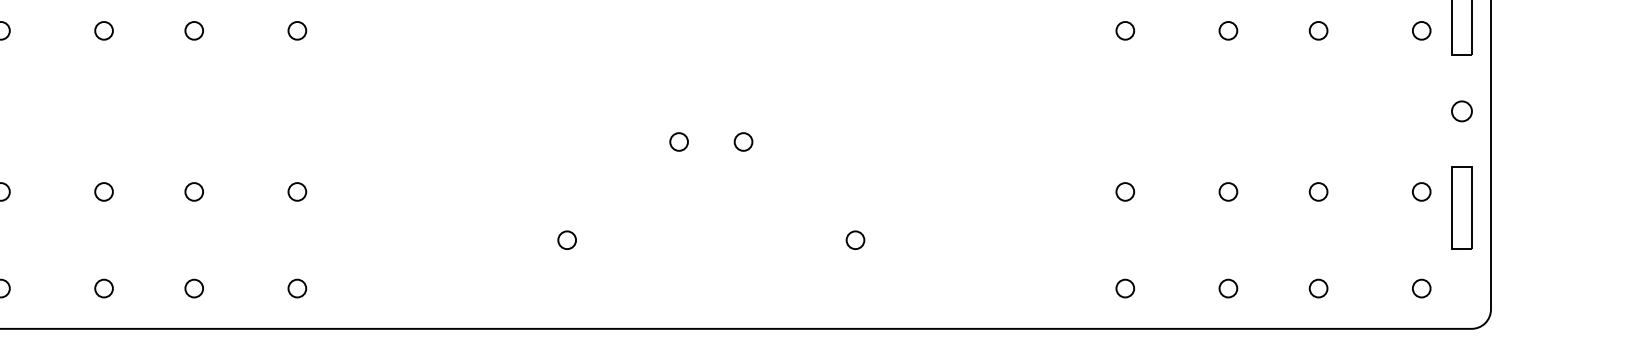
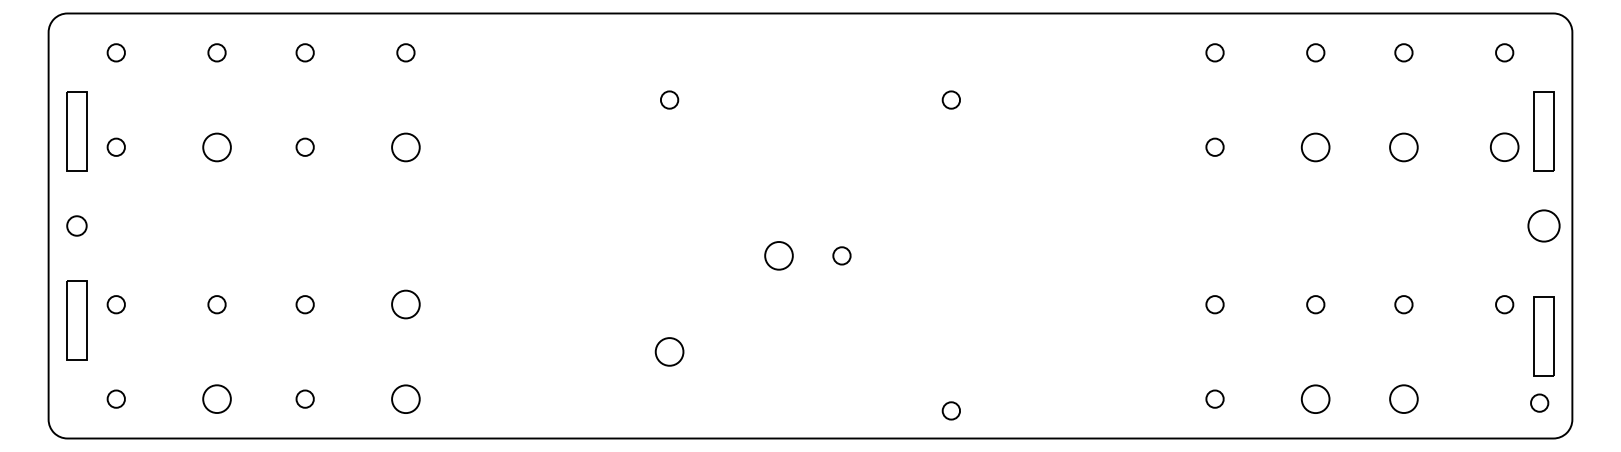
circle: (103, 30) -> (216, 146), size x1.6
circle: (296, 30) -> (405, 146), size x1.6
circle: (1228, 30) -> (1315, 146), size x1.6
circle: (1318, 30) -> (1403, 146), size x1.6
circle: (1421, 30) -> (1504, 146), size x1.6
circle: (1461, 110) -> (1543, 225), size x1.6
circle: (678, 141) -> (778, 255), size x1.6
circle: (296, 191) -> (405, 304), size x1.6
part: (1461, 208) -> (1543, 336), moved
circle: (567, 239) -> (669, 351), size x1.6
circle: (854, 239) -> (950, 410), moved
circle: (103, 287) -> (216, 398), size x1.6
circle: (296, 287) -> (405, 398), size x1.6
circle: (1228, 287) -> (1315, 398), size x1.6
circle: (1318, 287) -> (1403, 398), size x1.6
circle: (1421, 287) -> (1539, 402), moved

